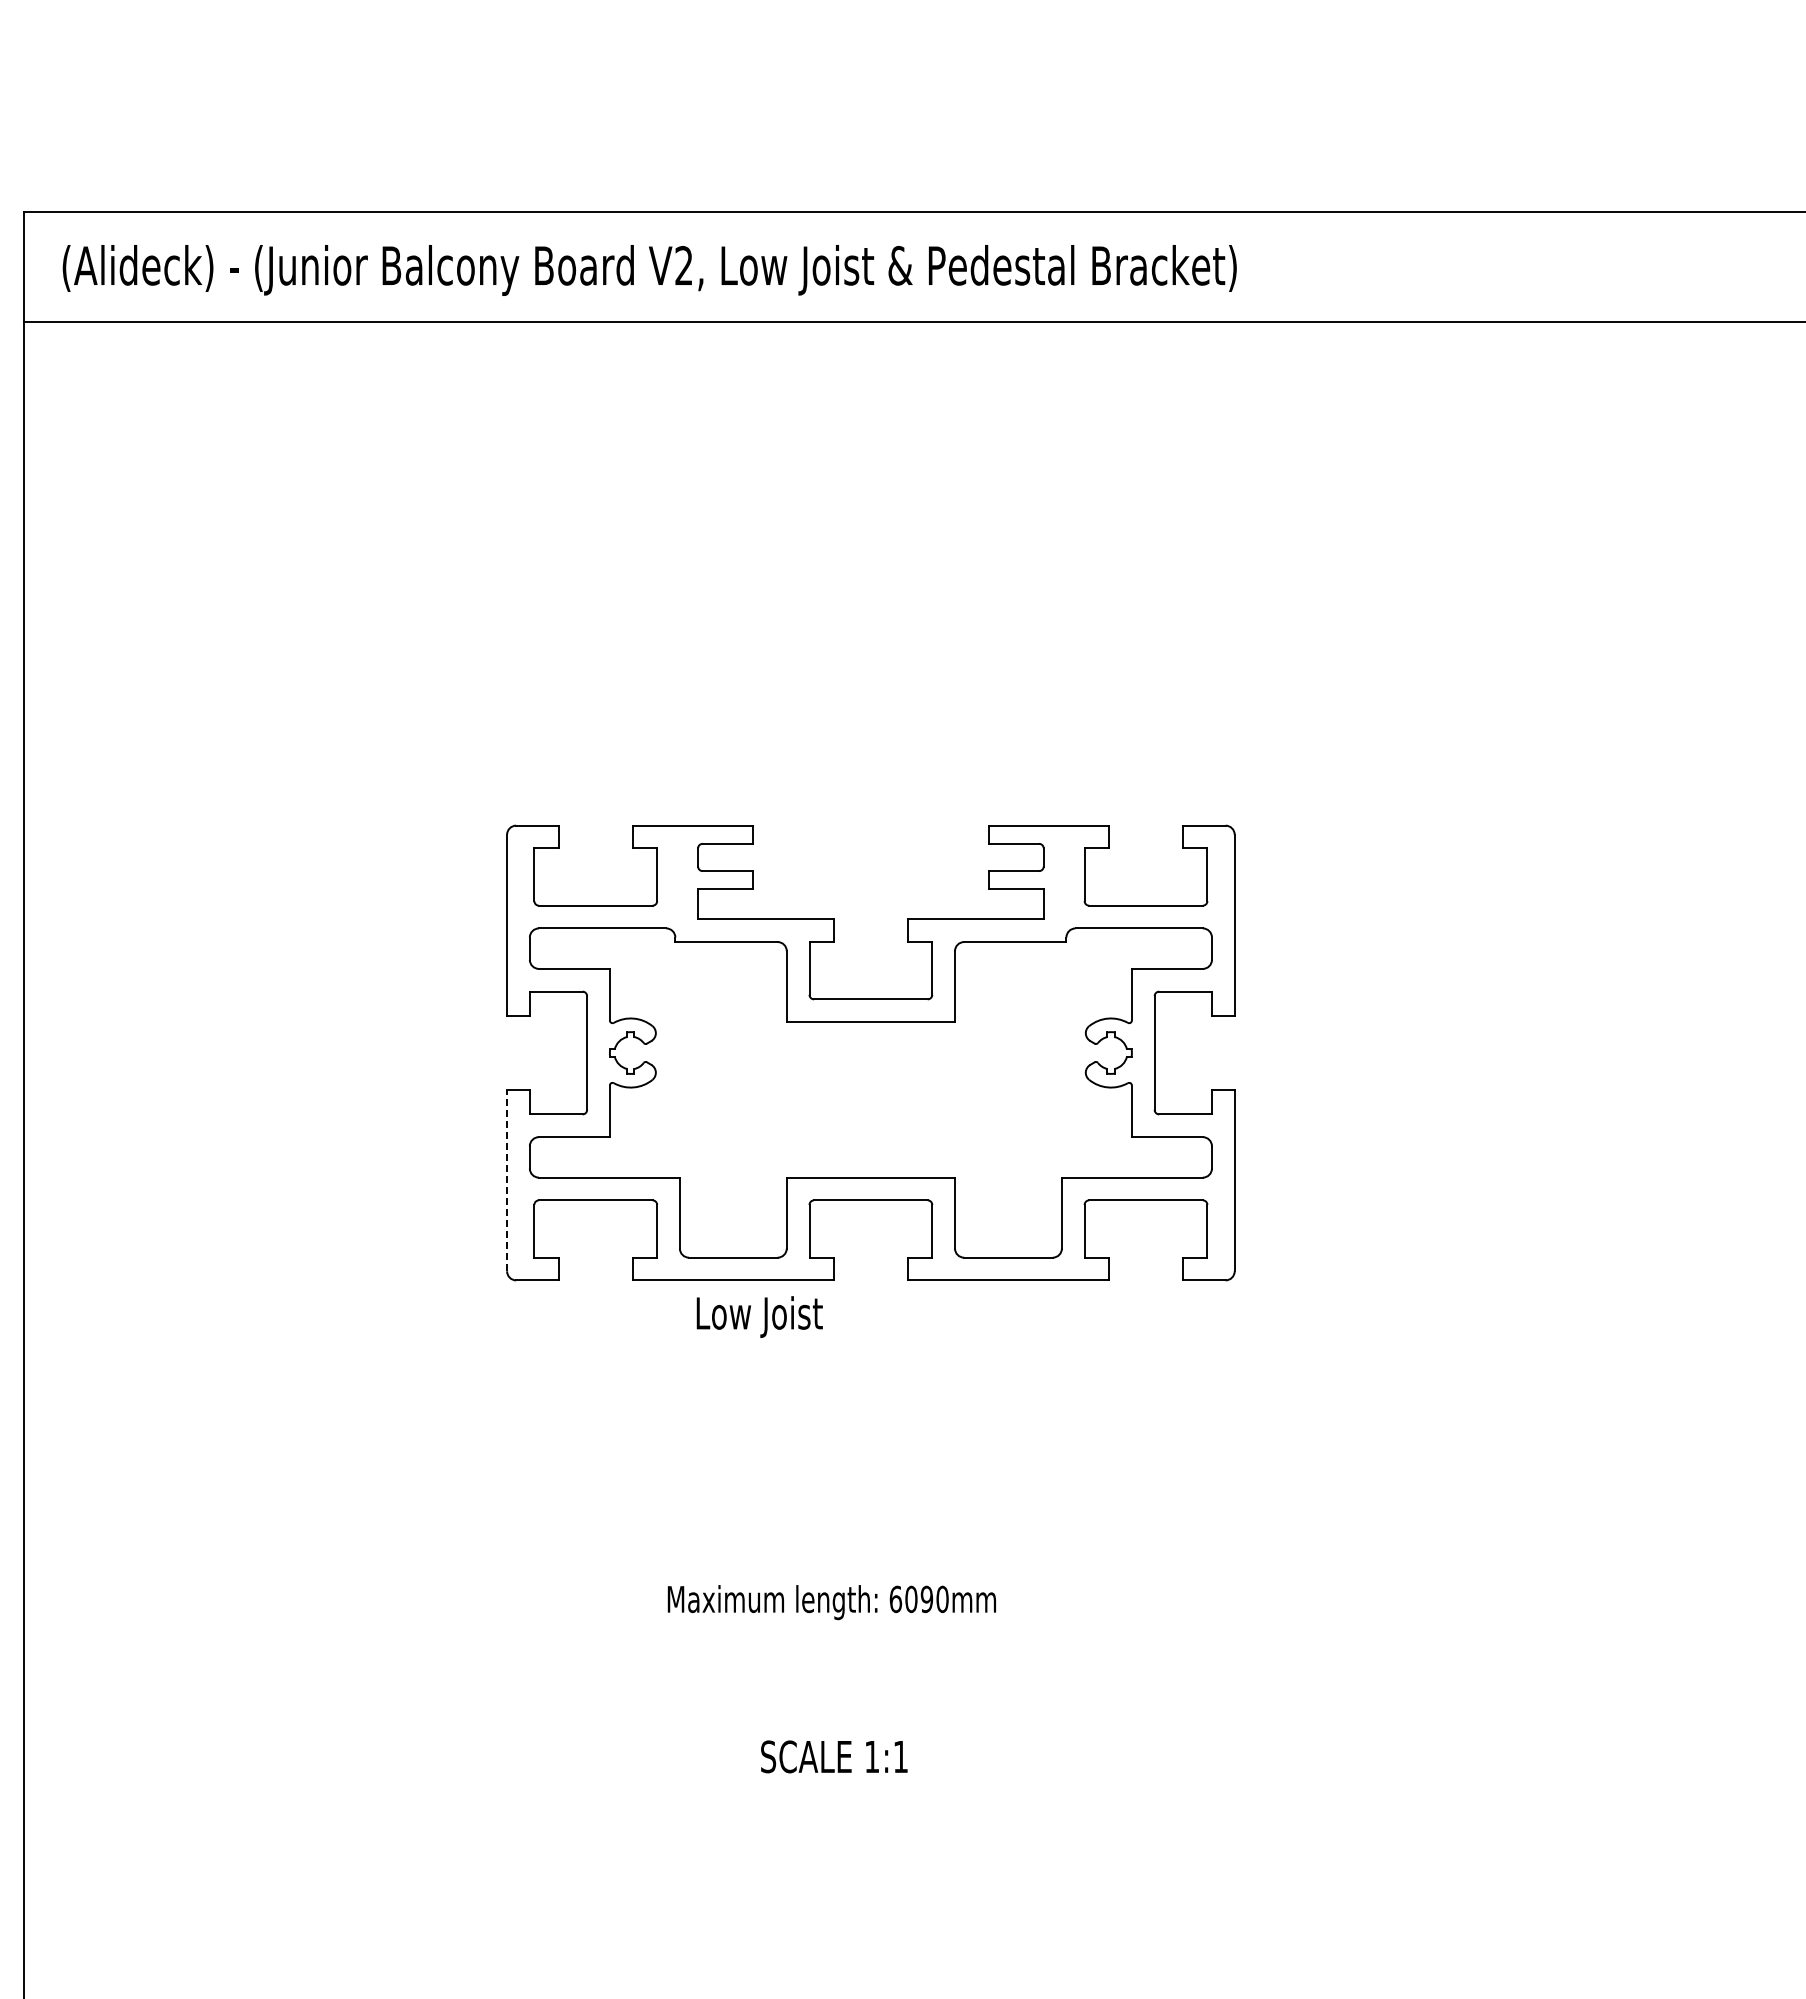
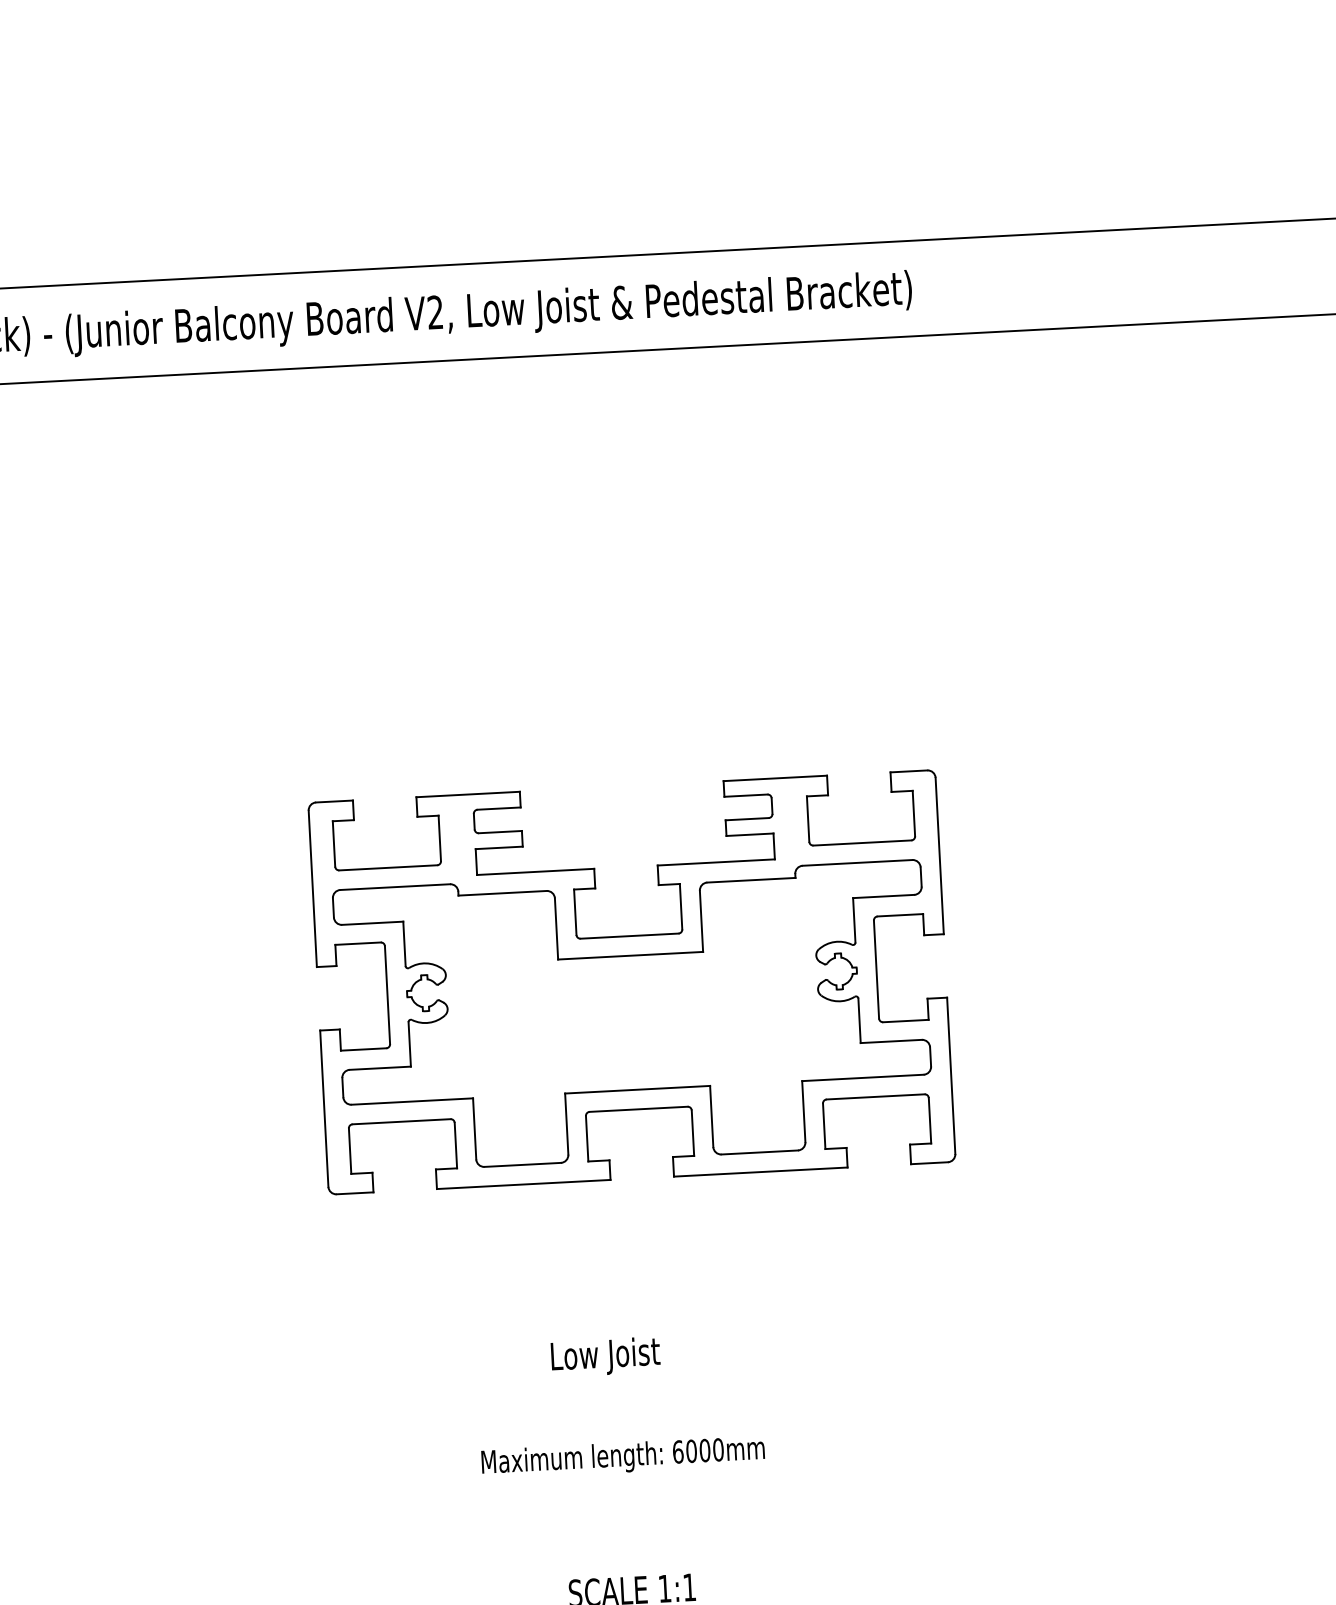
line: (507, 1180) -> (324, 1108), dashed -> solid
text: (759, 1316) -> (605, 1356), moved
text: (926, 1599) -> (704, 1450), 6090mm -> 6000mm

